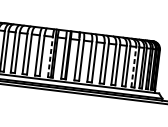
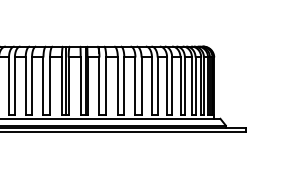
line: (50, 57) -> (61, 86), dashed -> solid
line: (133, 67) -> (180, 86), dashed -> solid

